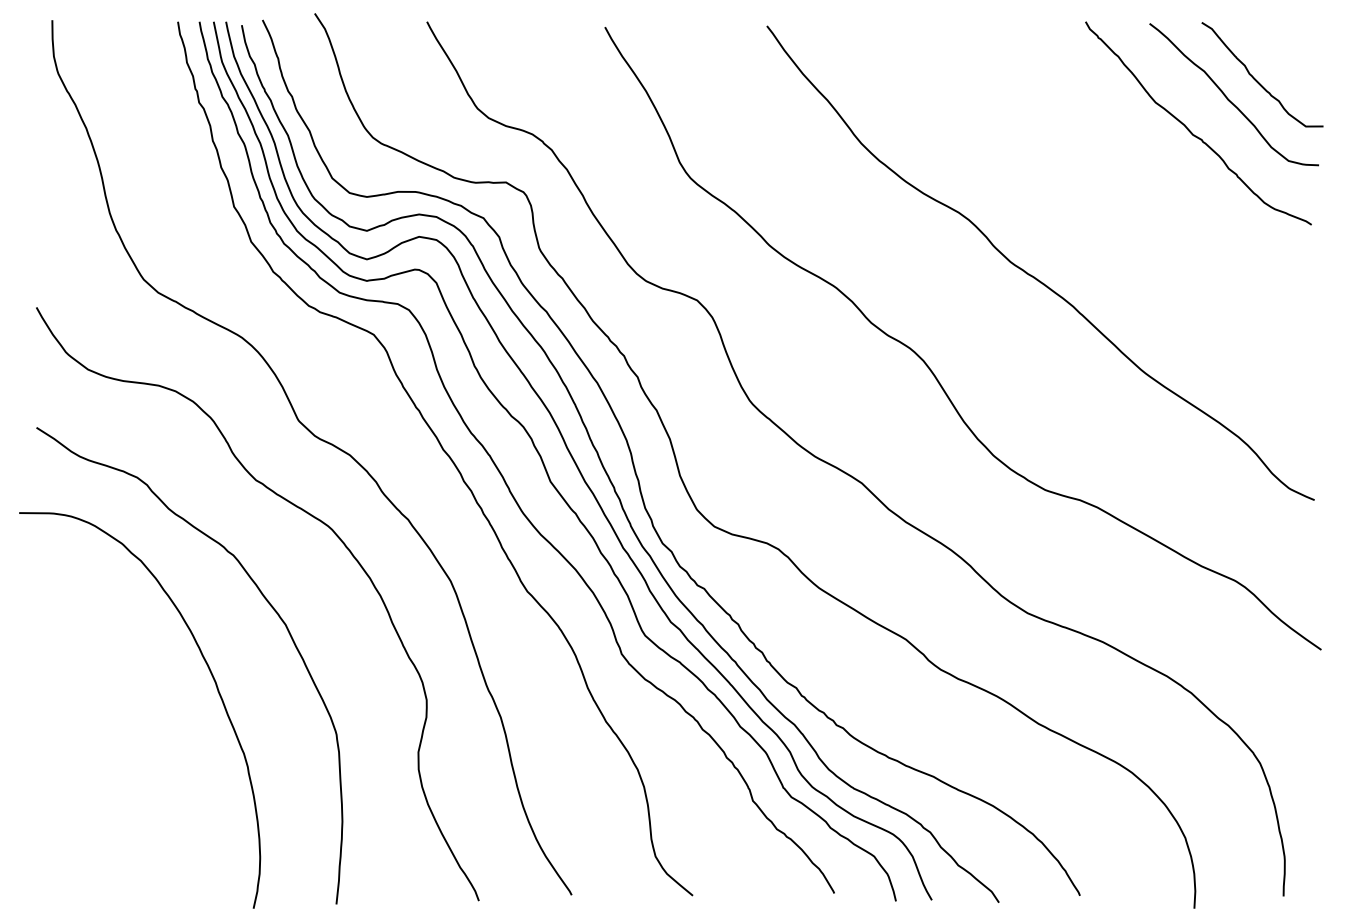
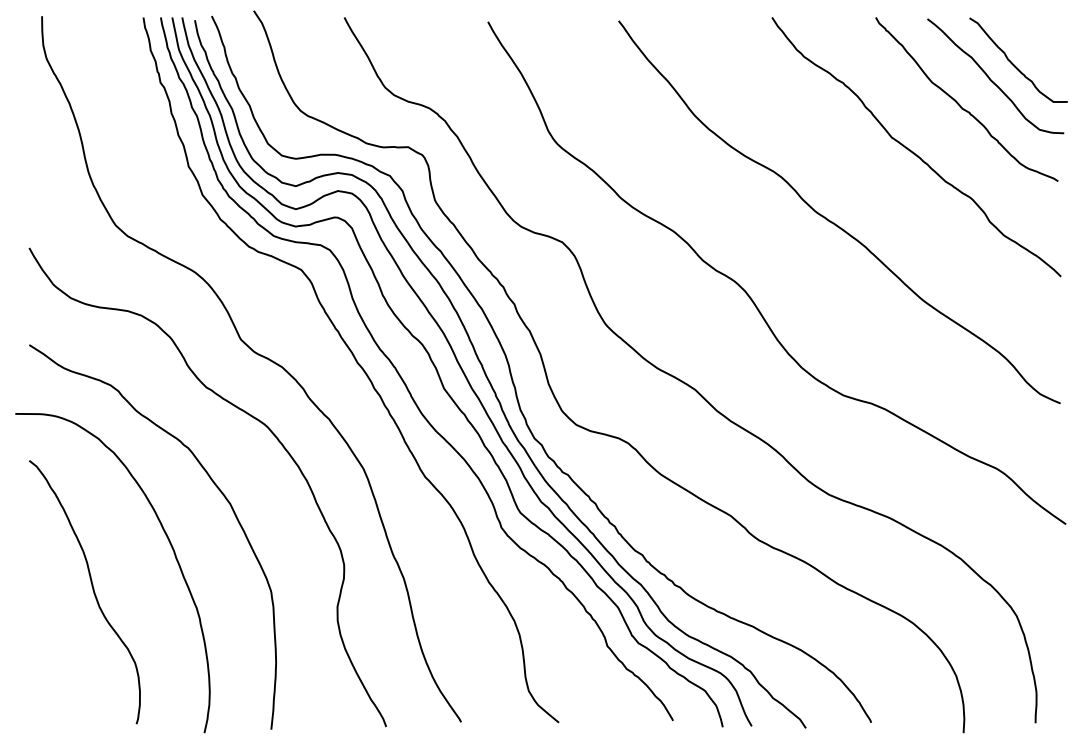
curve: (1132, 187) -> (913, 151), added
curve: (114, 731) -> (92, 590), added

